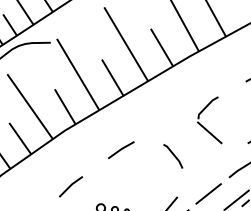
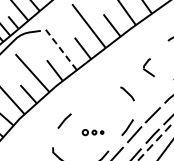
line: (77, 75) -> (60, 49), solid -> dashed
part: (210, 119) -> (148, 67), size x0.6
line: (120, 149) -> (93, 93), removed

